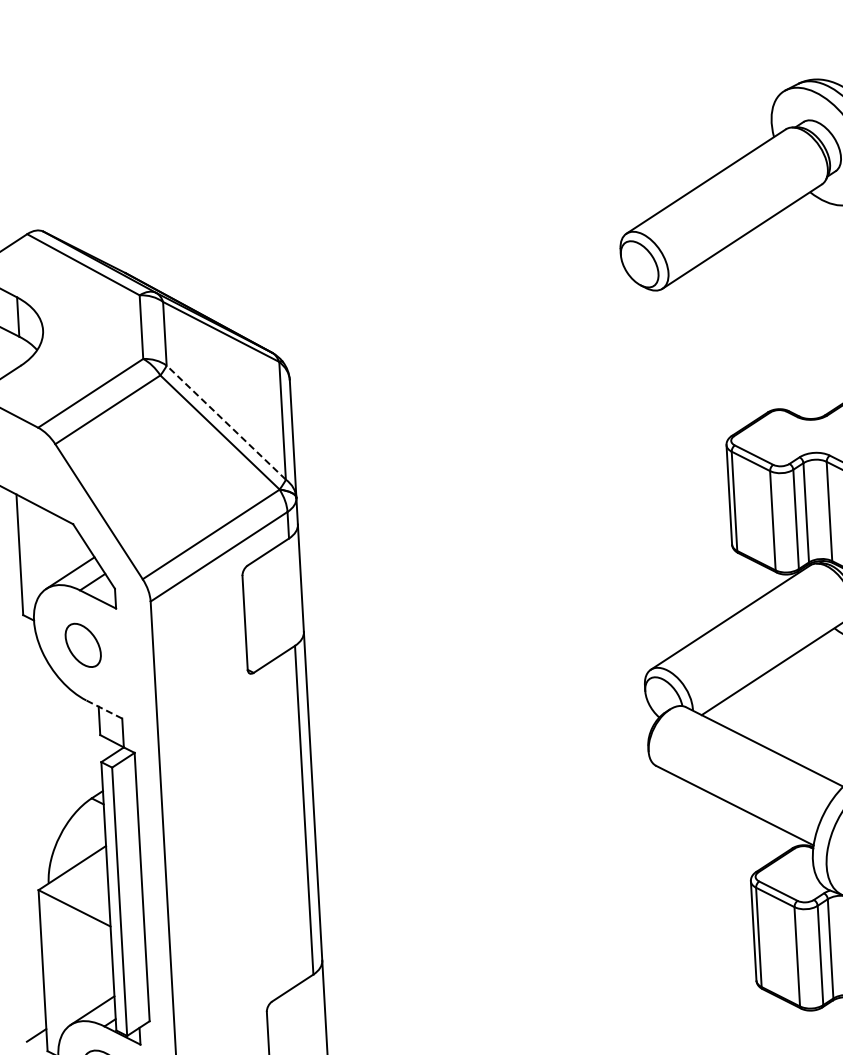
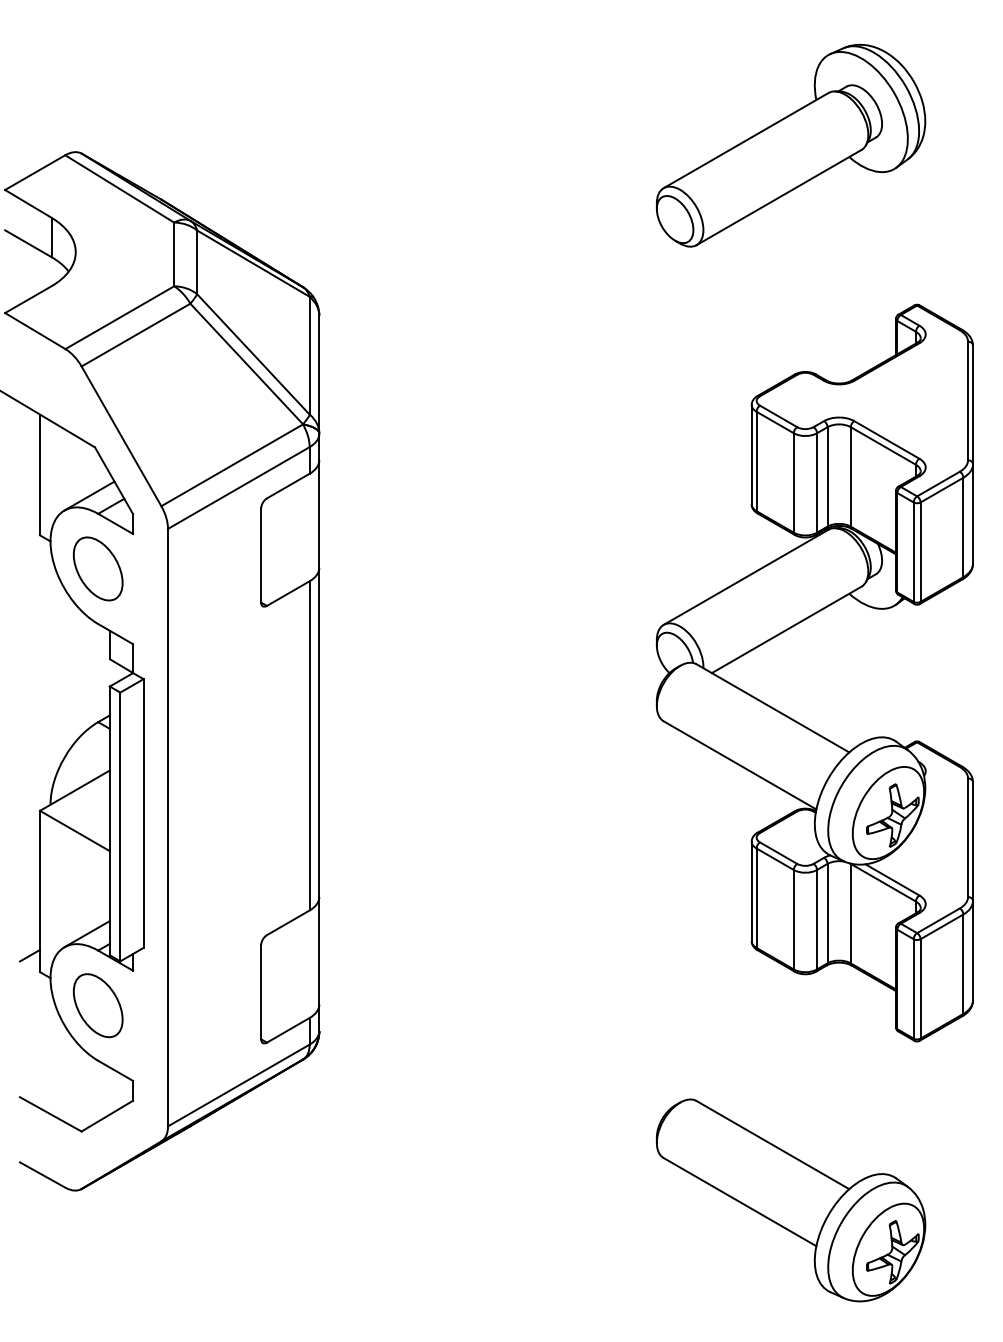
line: (226, 422) -> (253, 354), dashed -> solid
part: (83, 644) -> (98, 568), size x1.43
line: (104, 708) -> (115, 633), dashed -> solid

